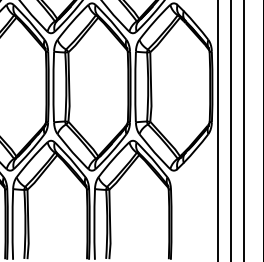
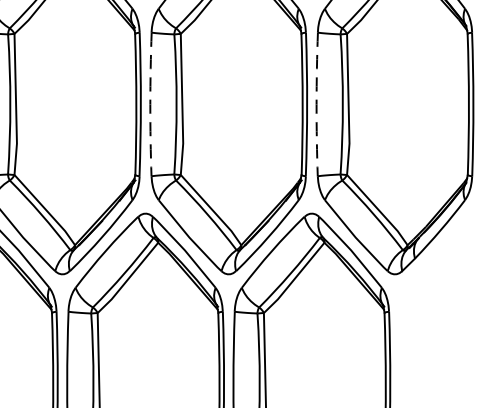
arc: (53, 87) -> (150, 105), solid -> dashed
arc: (135, 87) -> (317, 105), solid -> dashed

